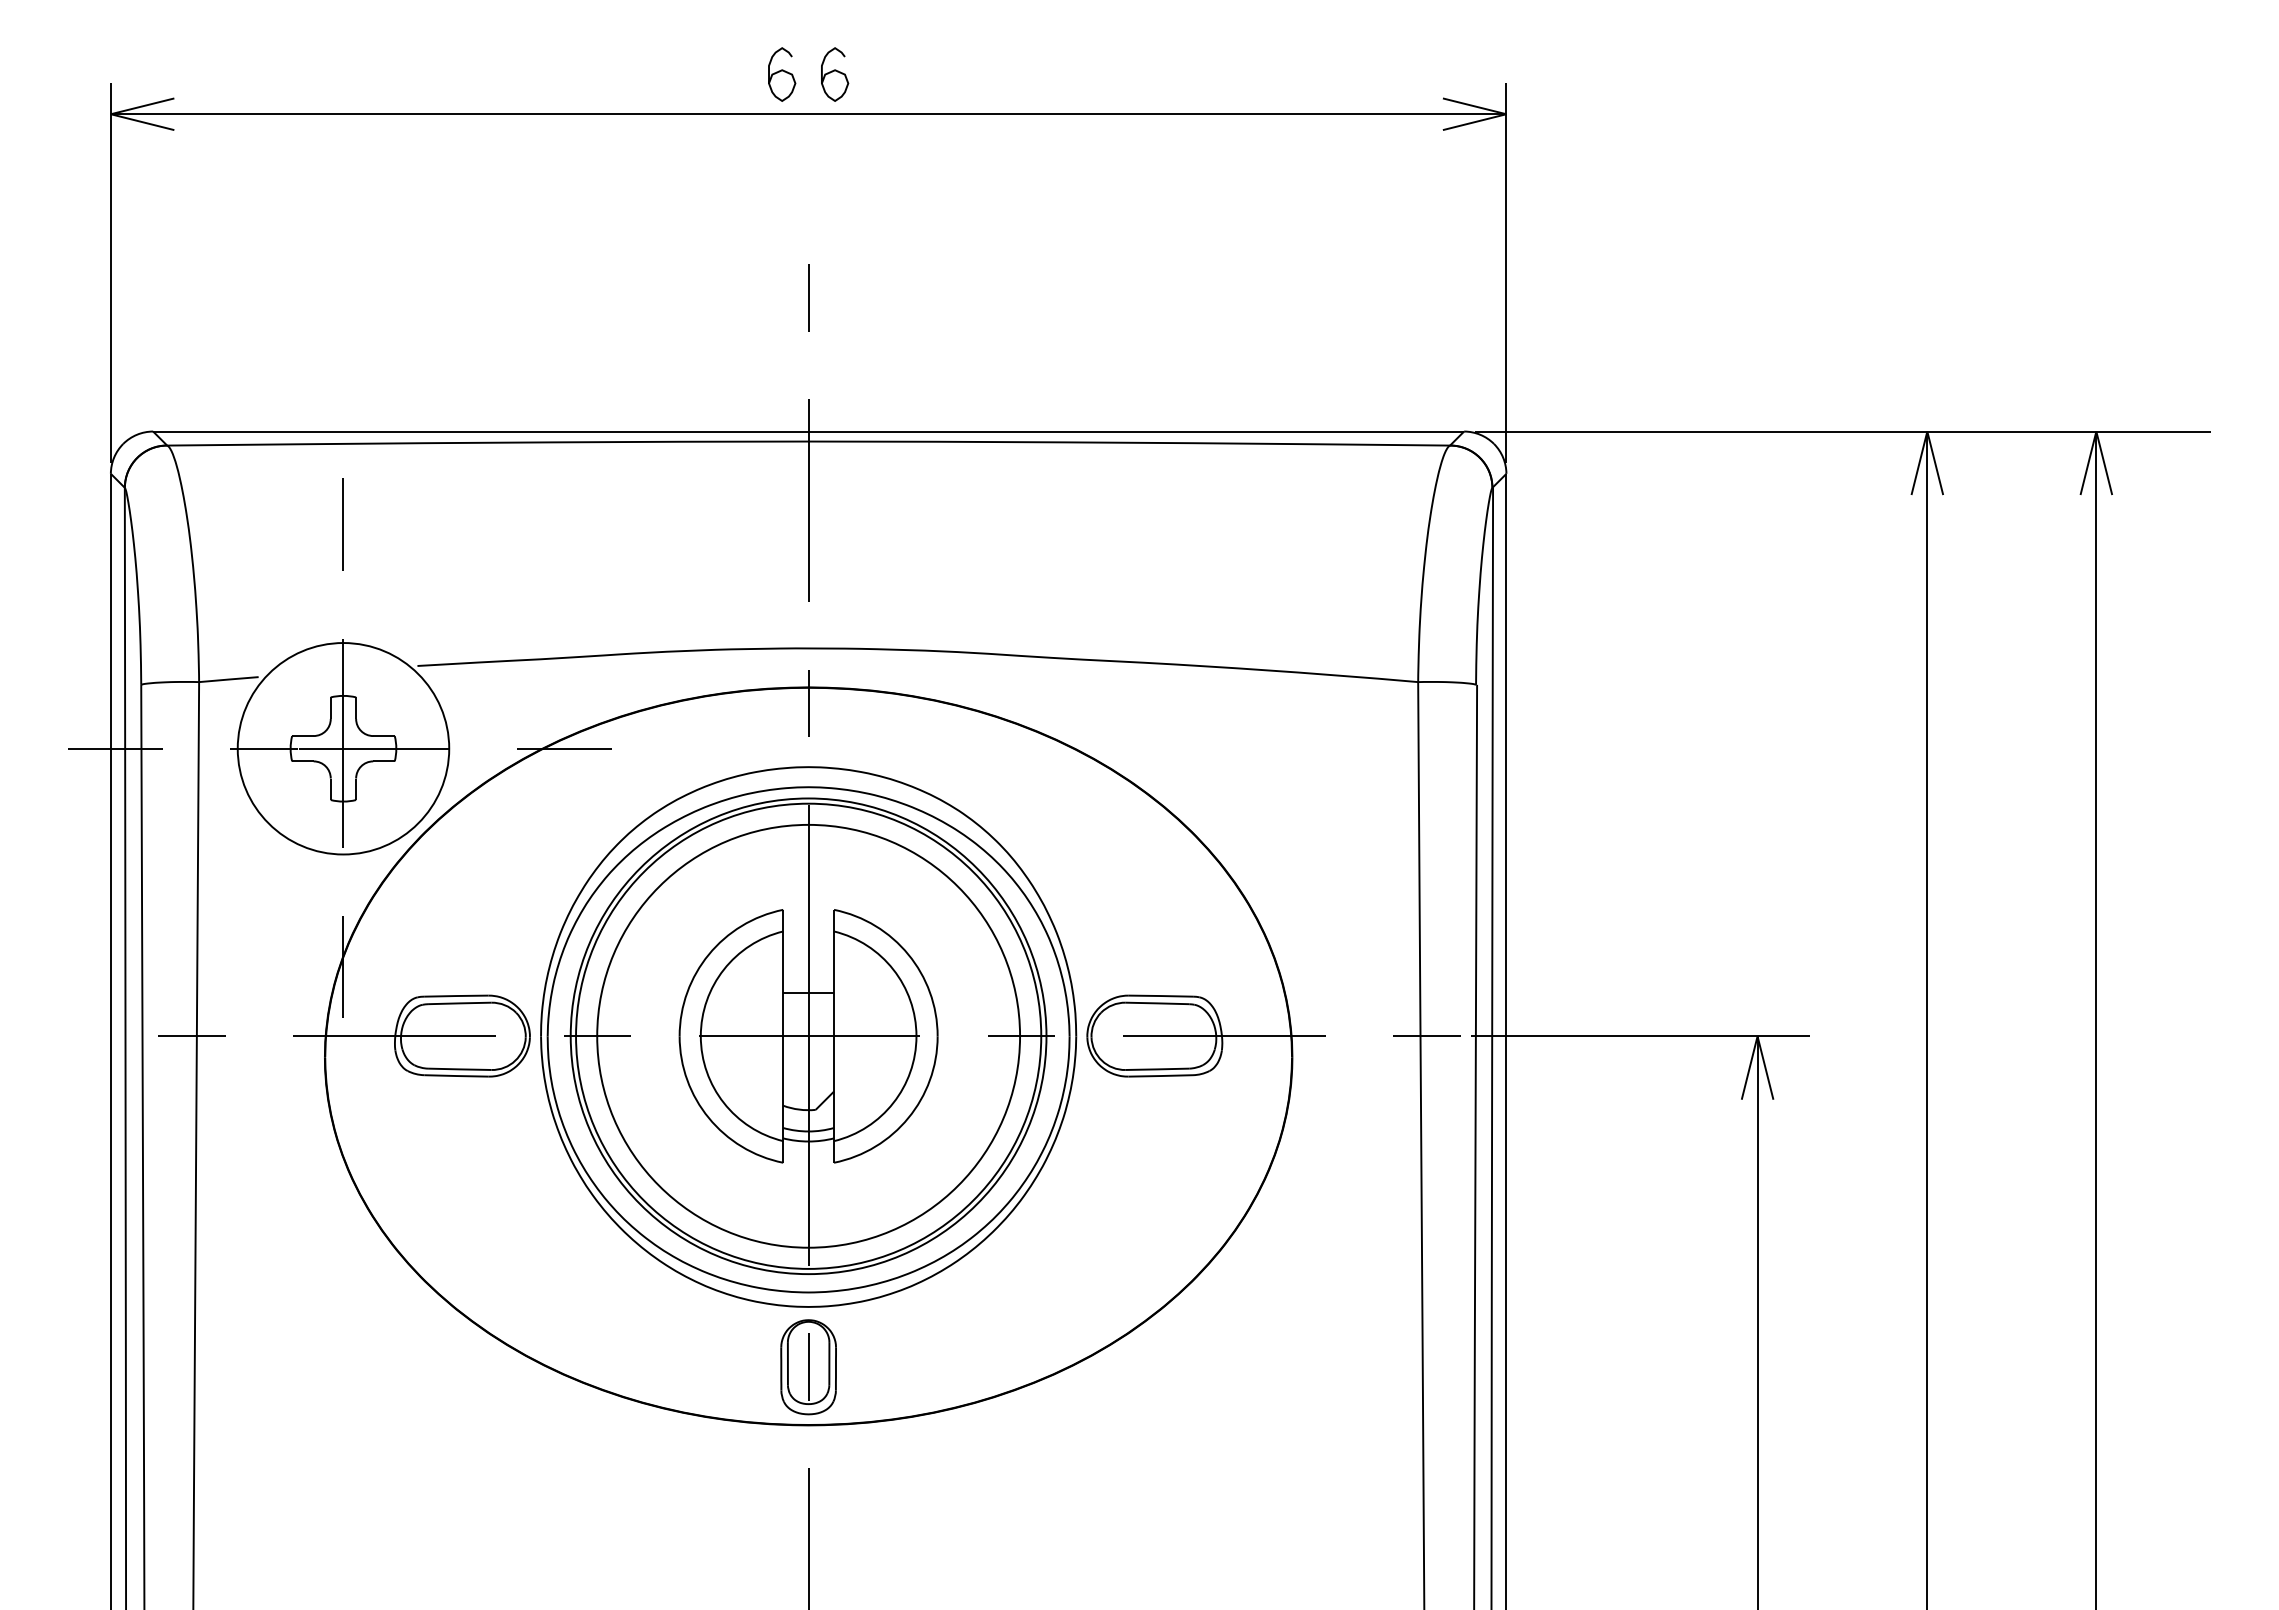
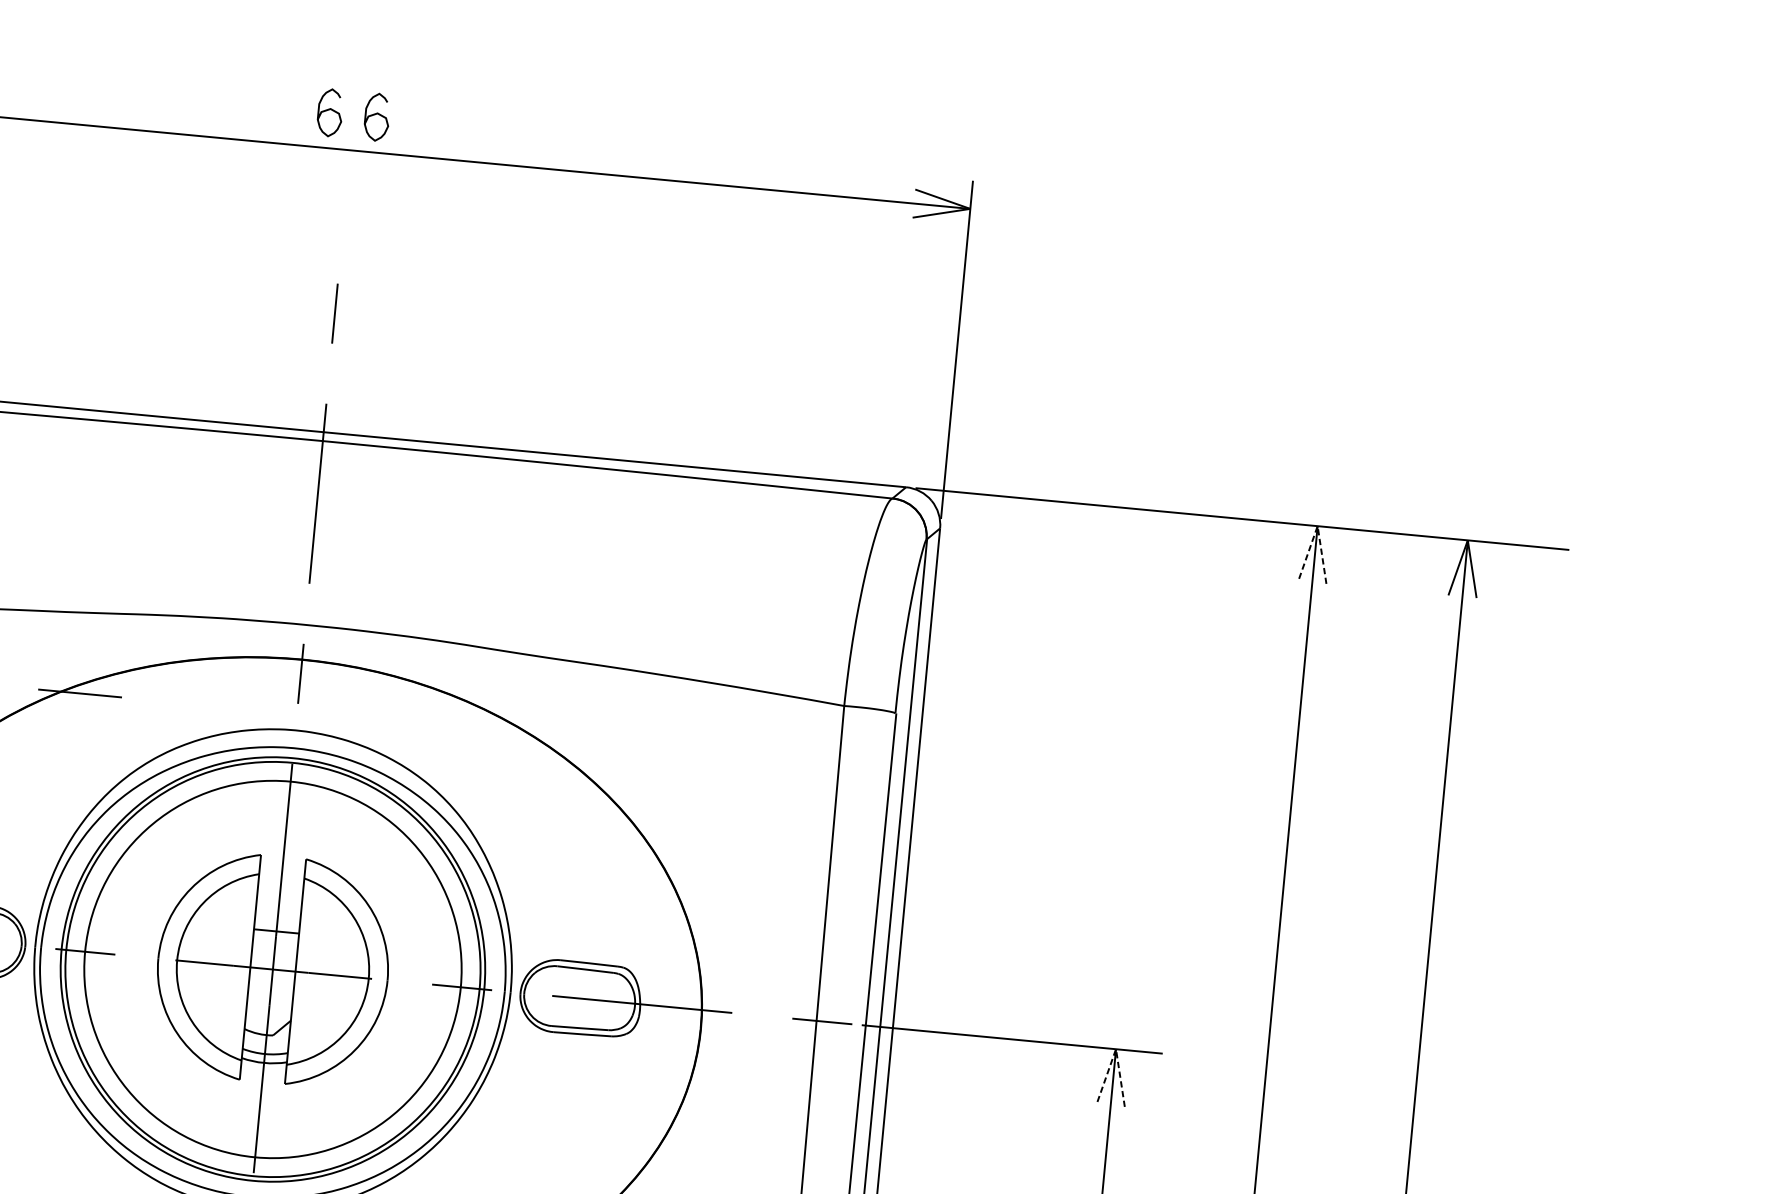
line: (1927, 431) -> (1317, 526), solid -> dashed
line: (1757, 1036) -> (1115, 1049), solid -> dashed

